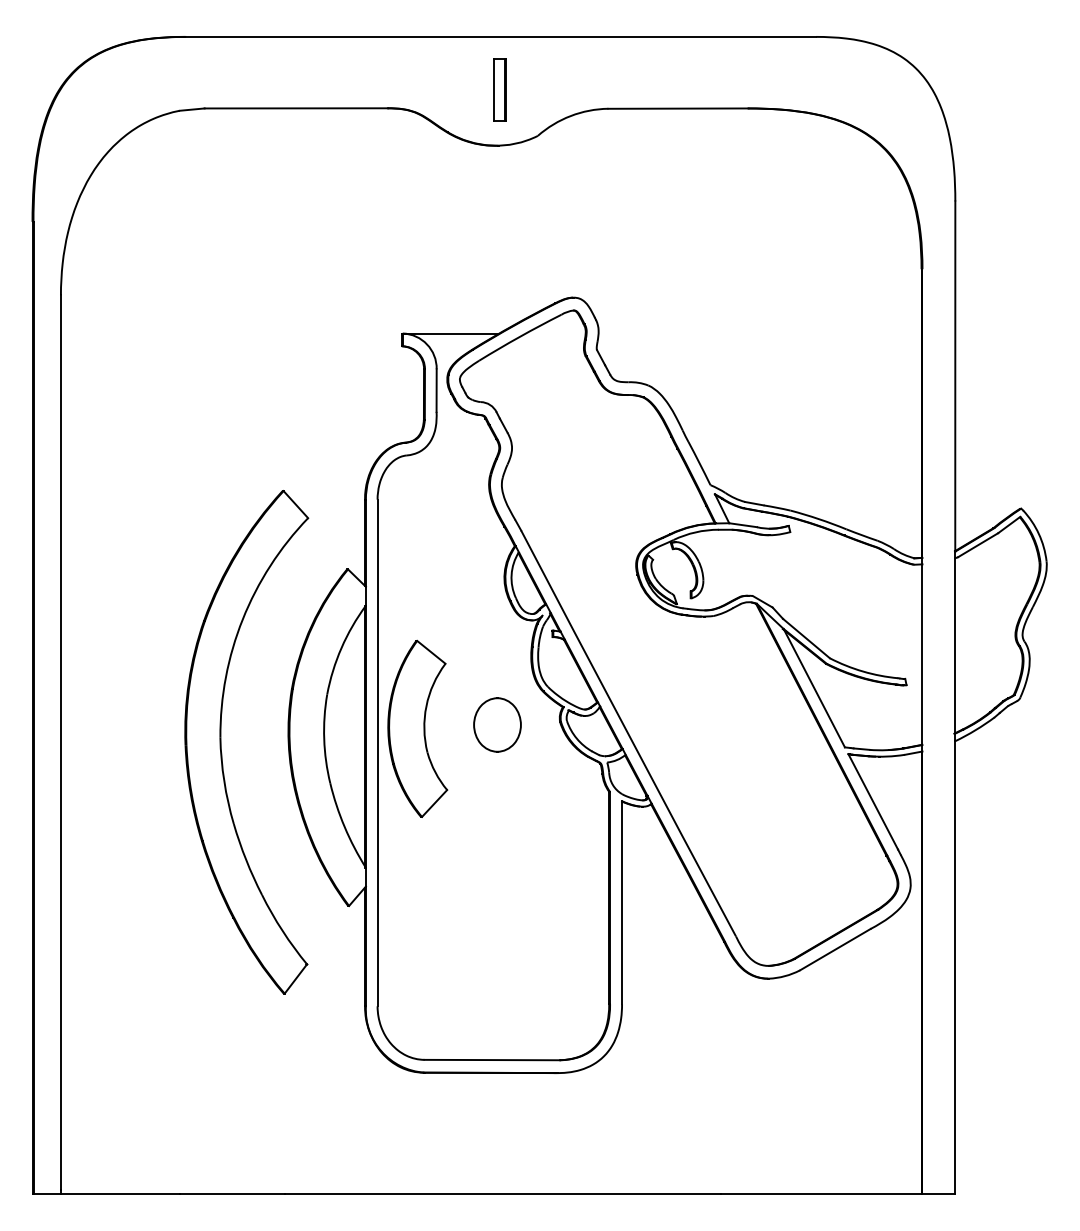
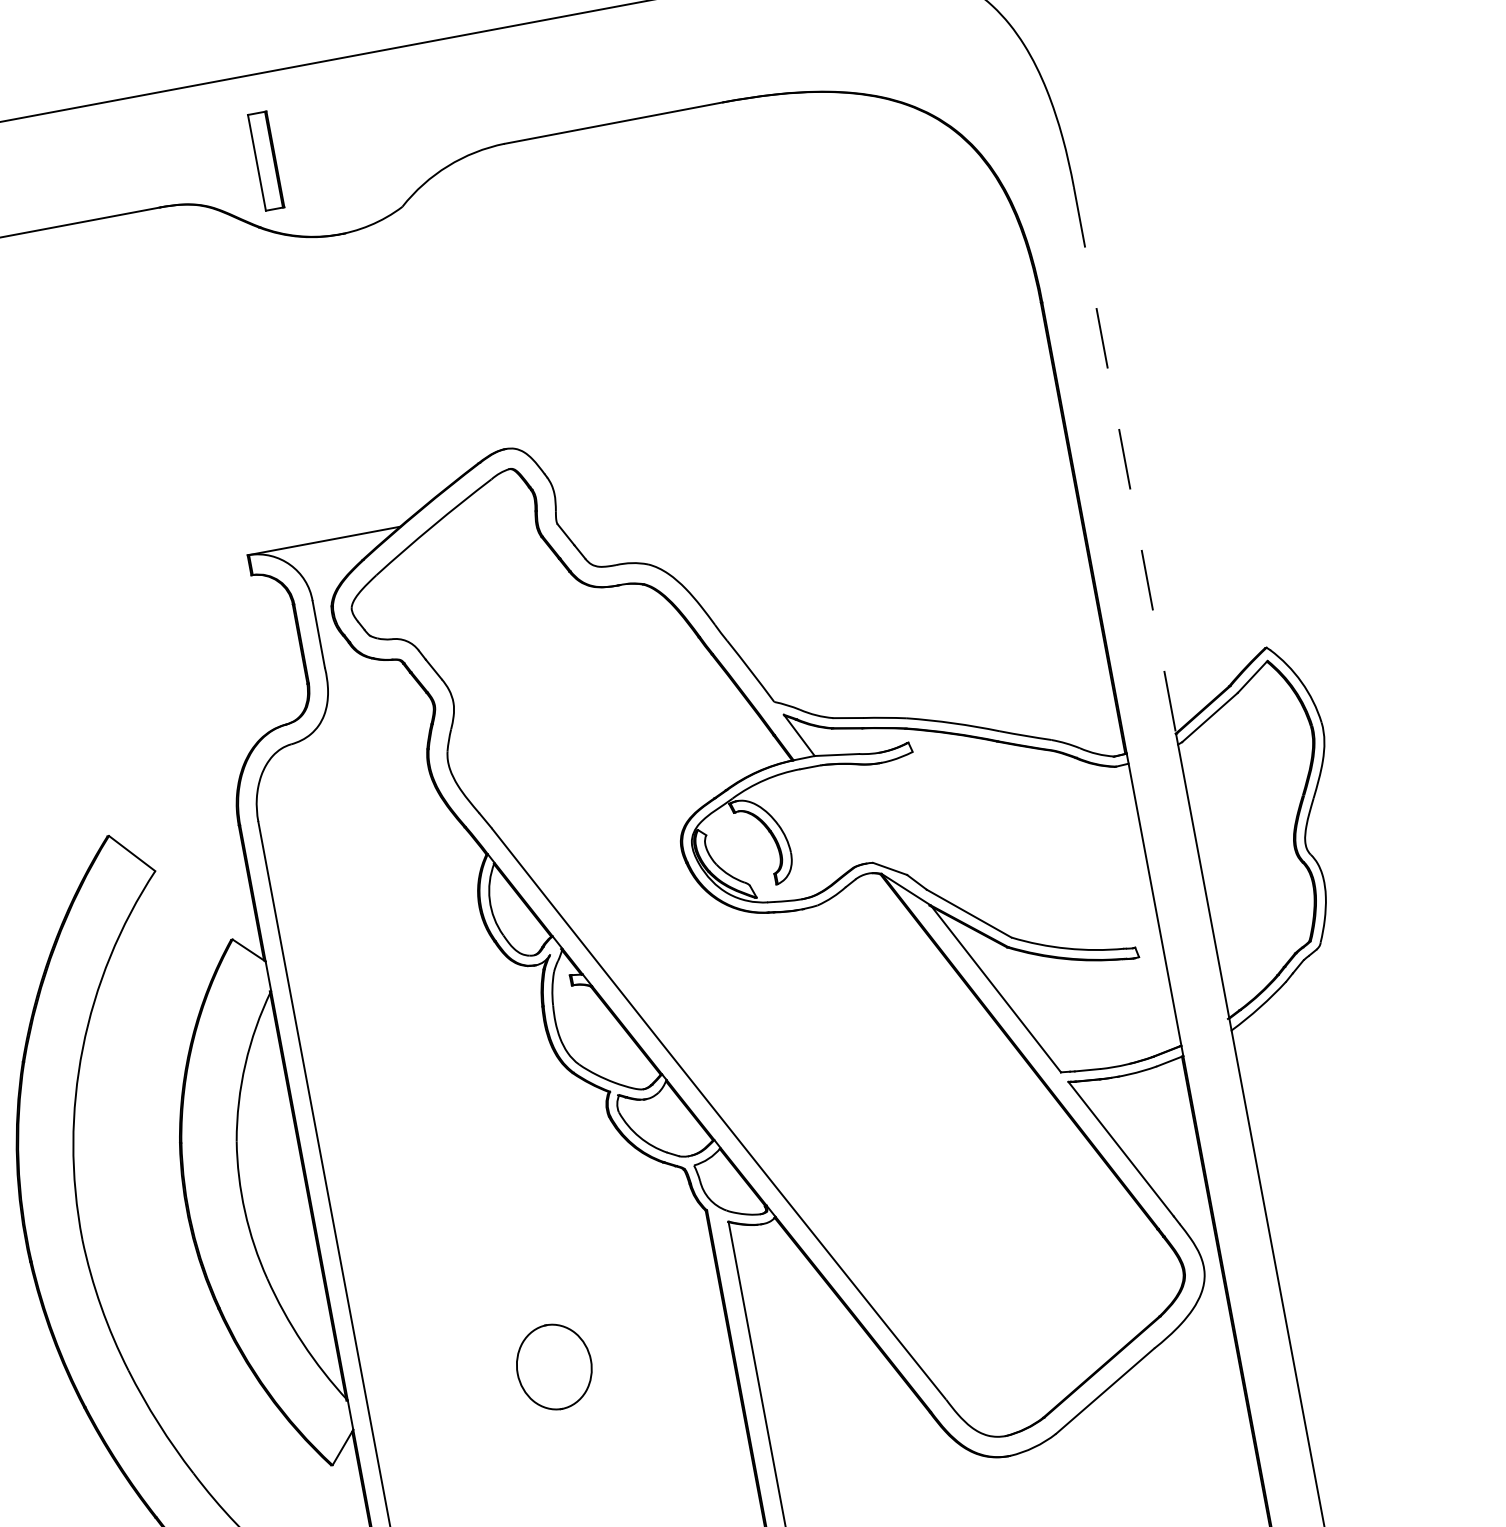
part: (499, 89) -> (265, 160), moved
line: (955, 376) -> (1125, 460), solid -> dashed
part: (497, 724) -> (554, 1366), moved
part: (417, 728) -> (387, 1167), removed

